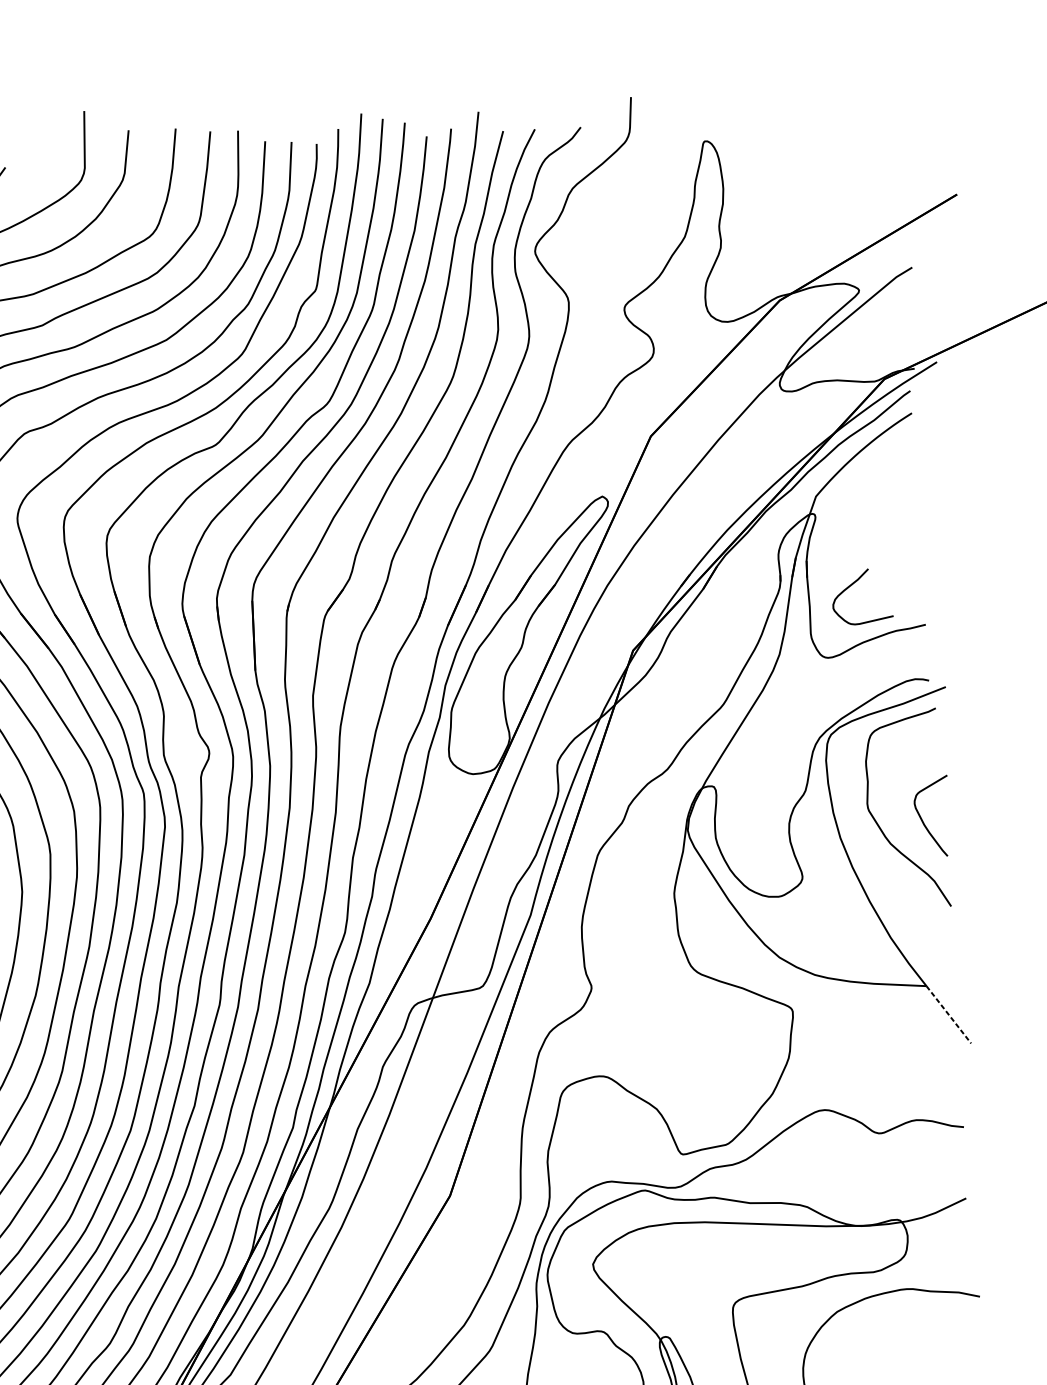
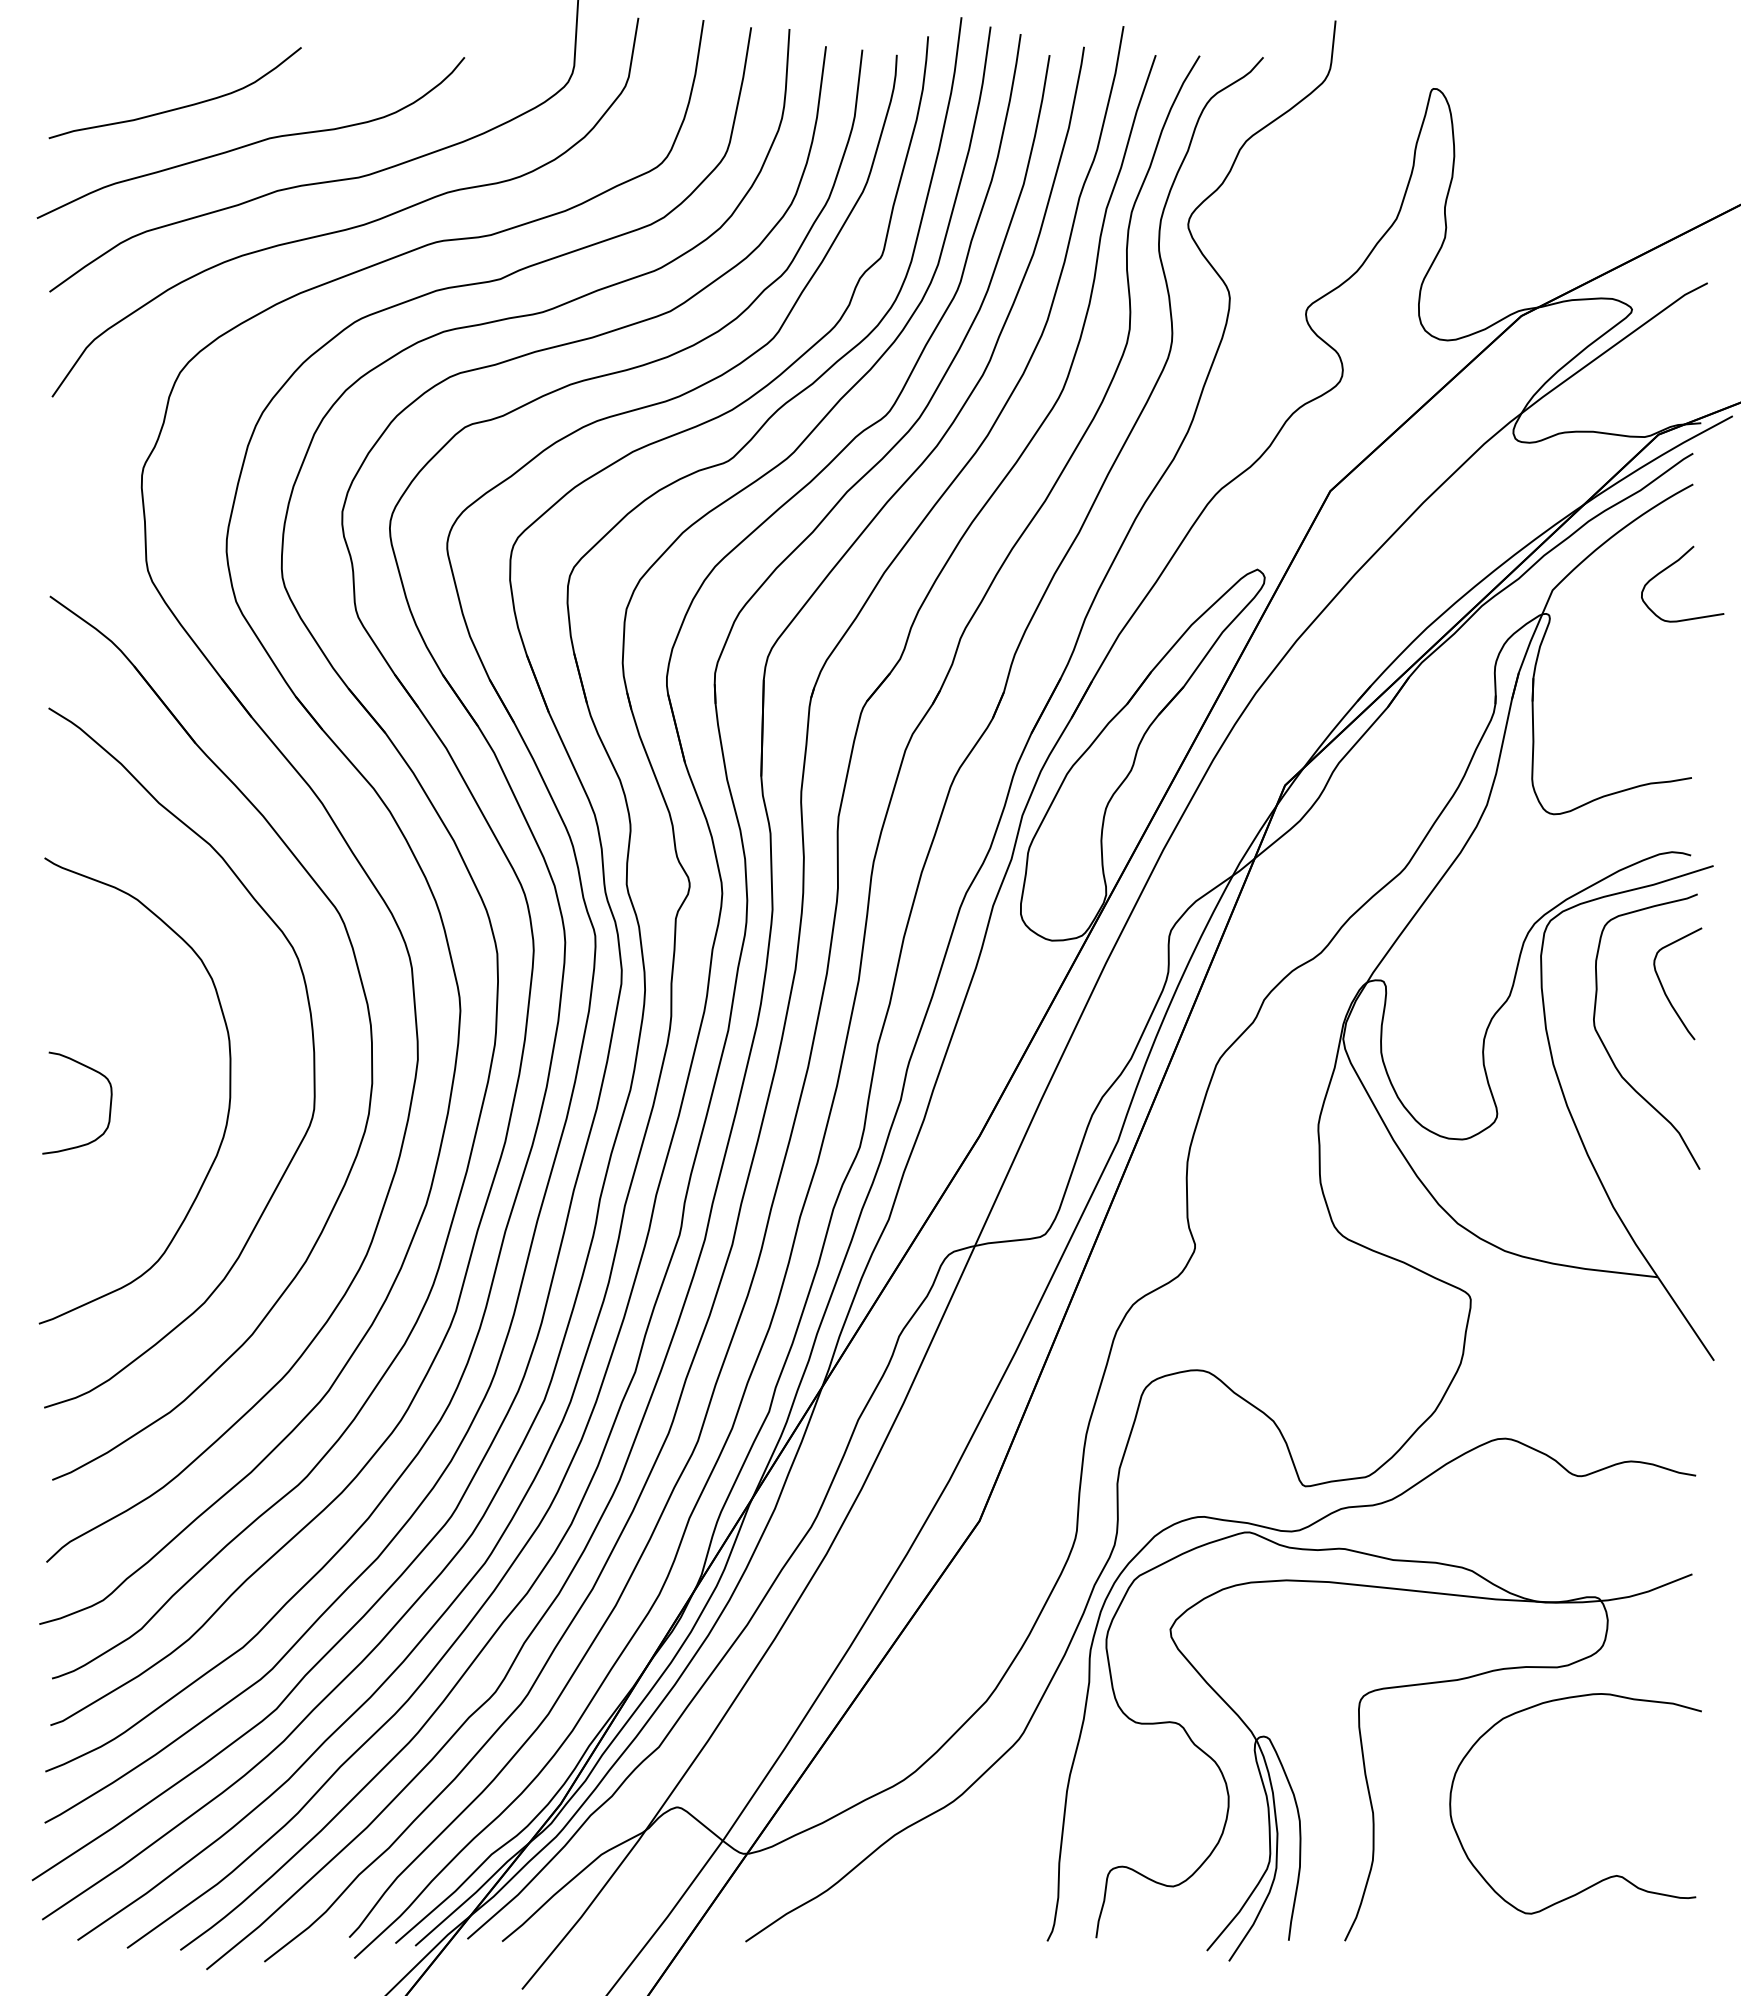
curve: (853, 584) -> (1671, 566), moved
curve: (922, 819) -> (1663, 986), moved
line: (949, 1015) -> (1686, 1319), dashed -> solid

